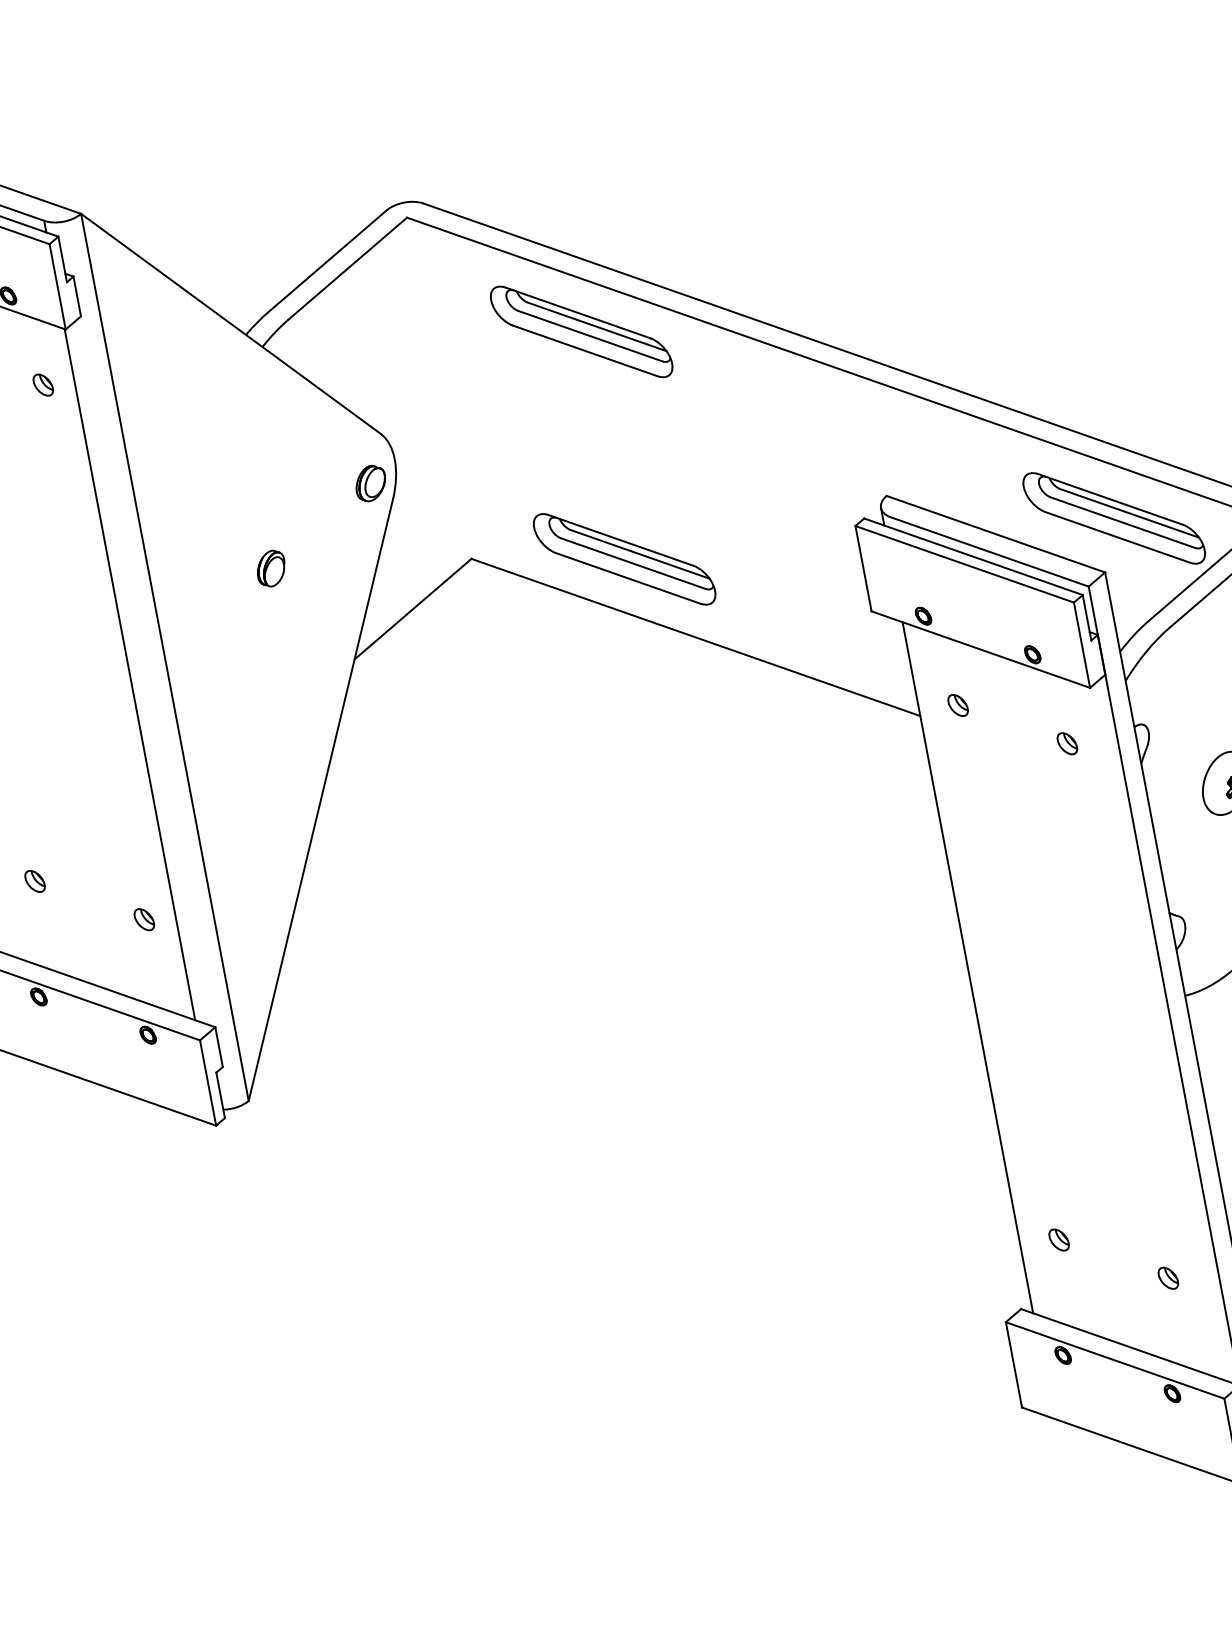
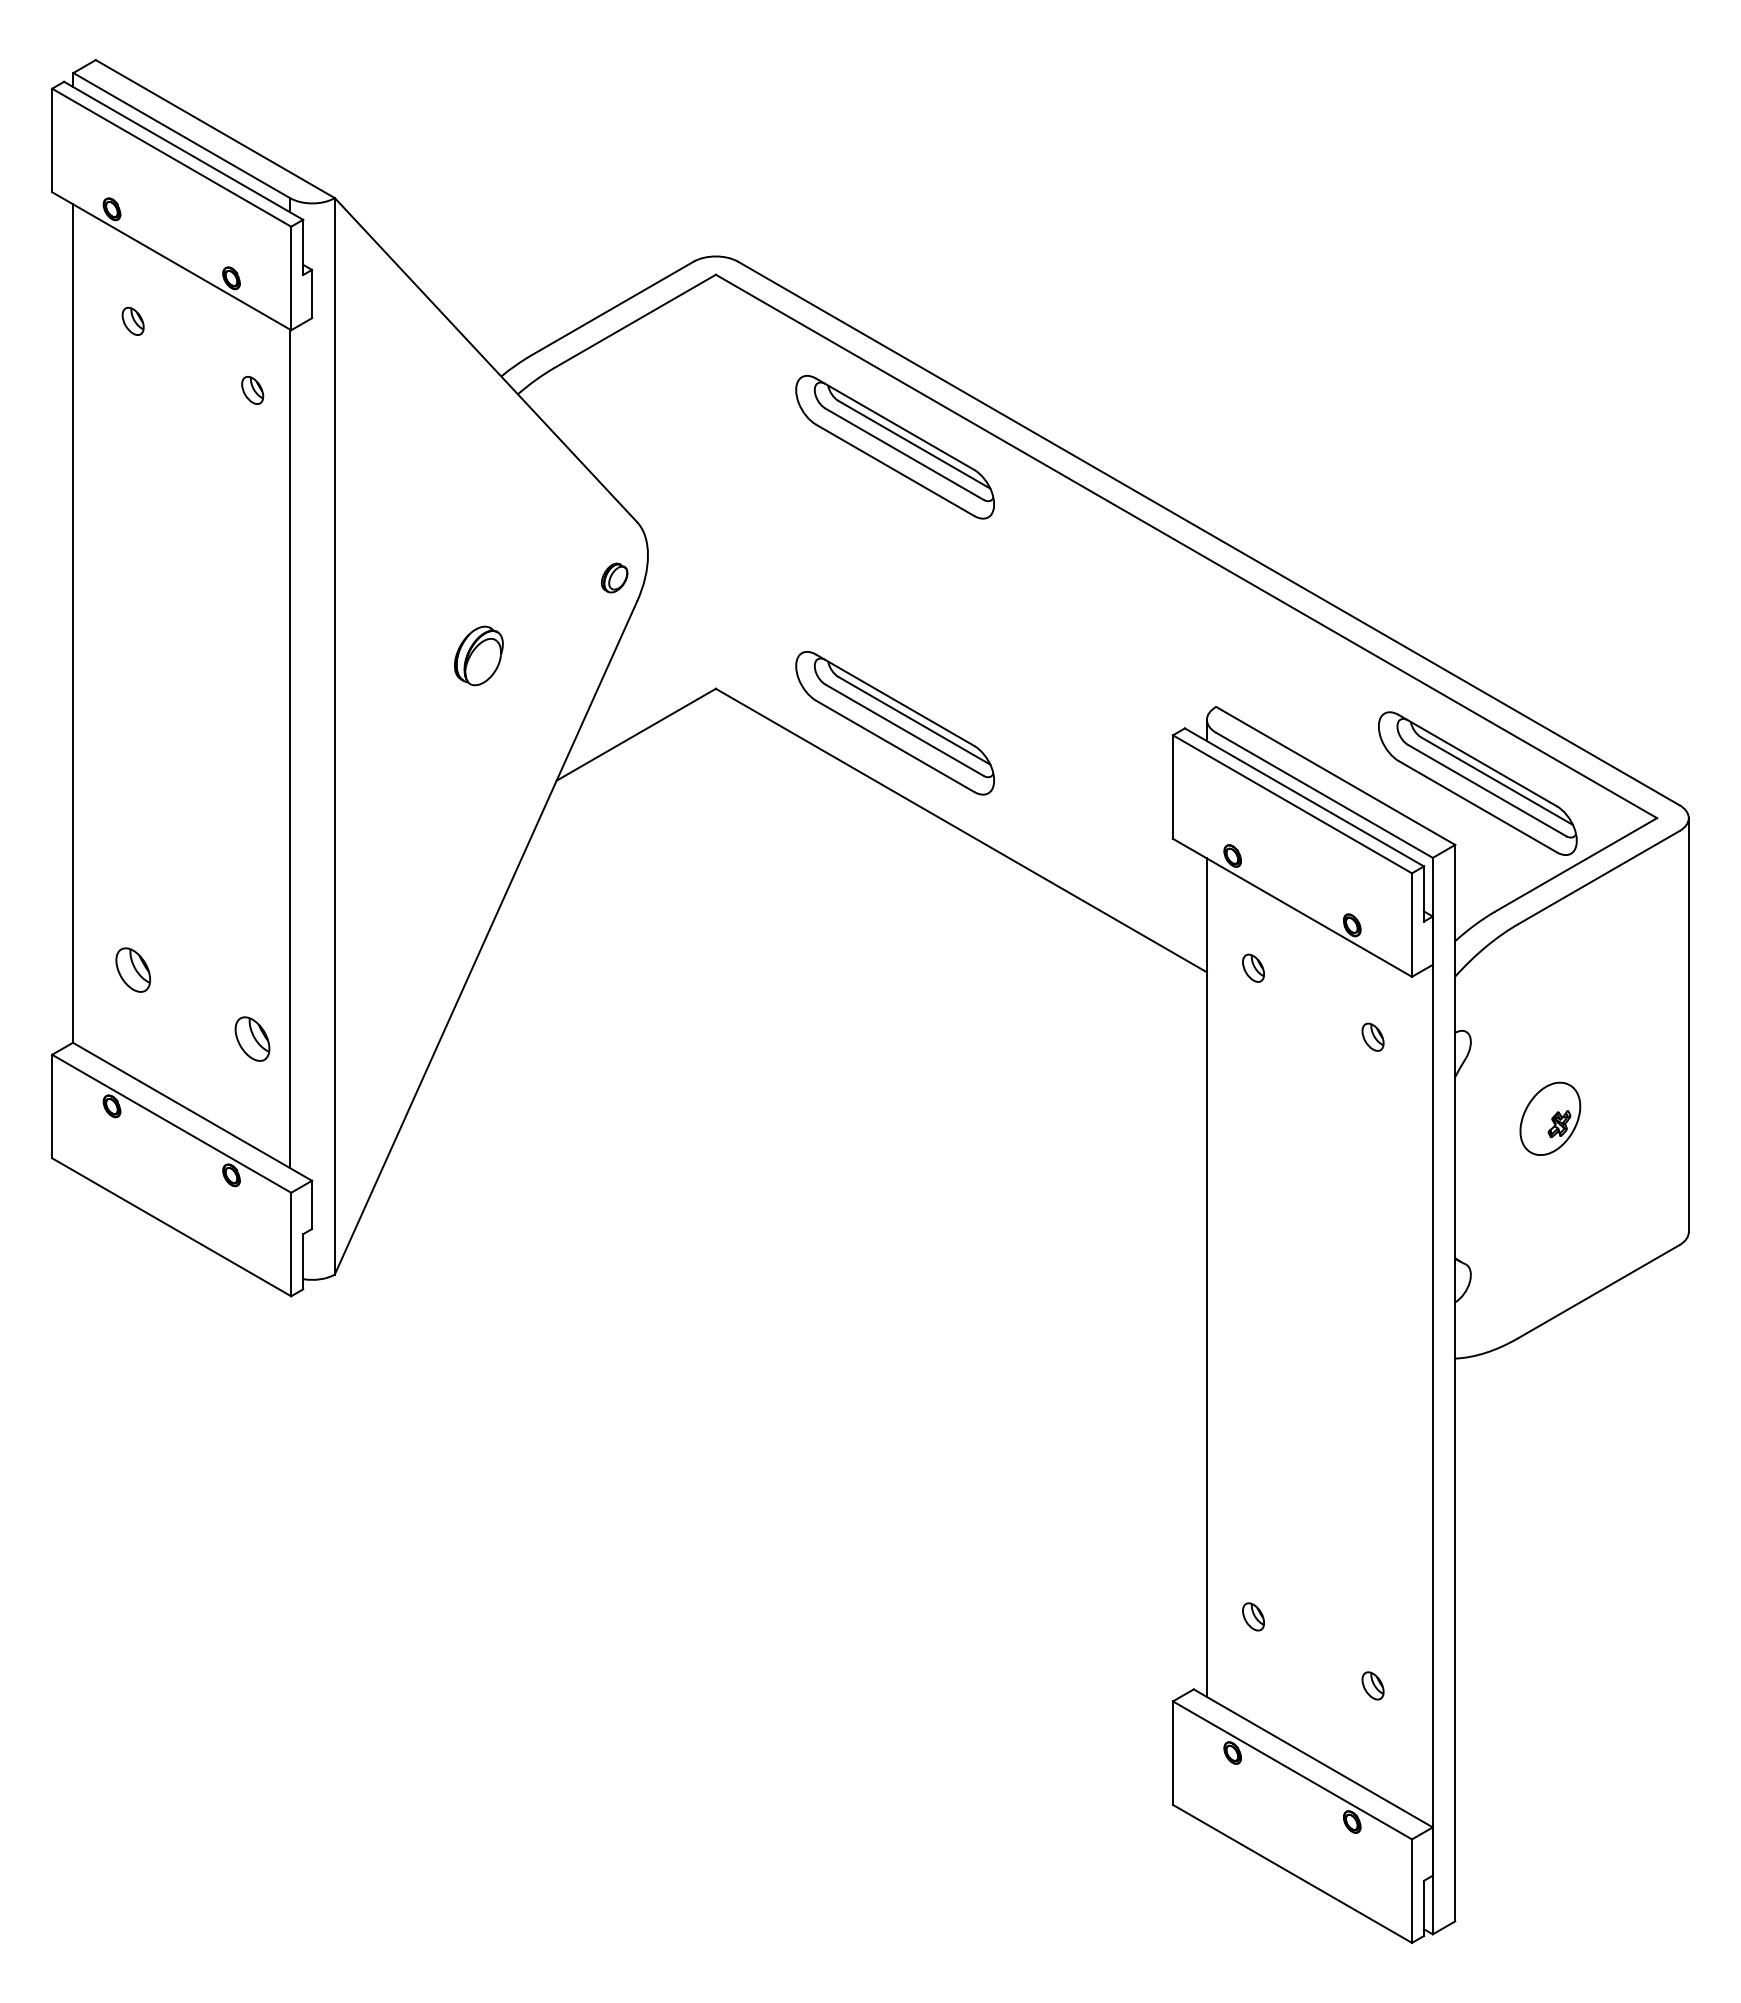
part: (370, 482) -> (614, 577), size x0.7
part: (271, 568) -> (479, 655), size x1.4
part: (34, 881) -> (132, 969), size x1.6
part: (144, 919) -> (252, 1038), size x1.6

